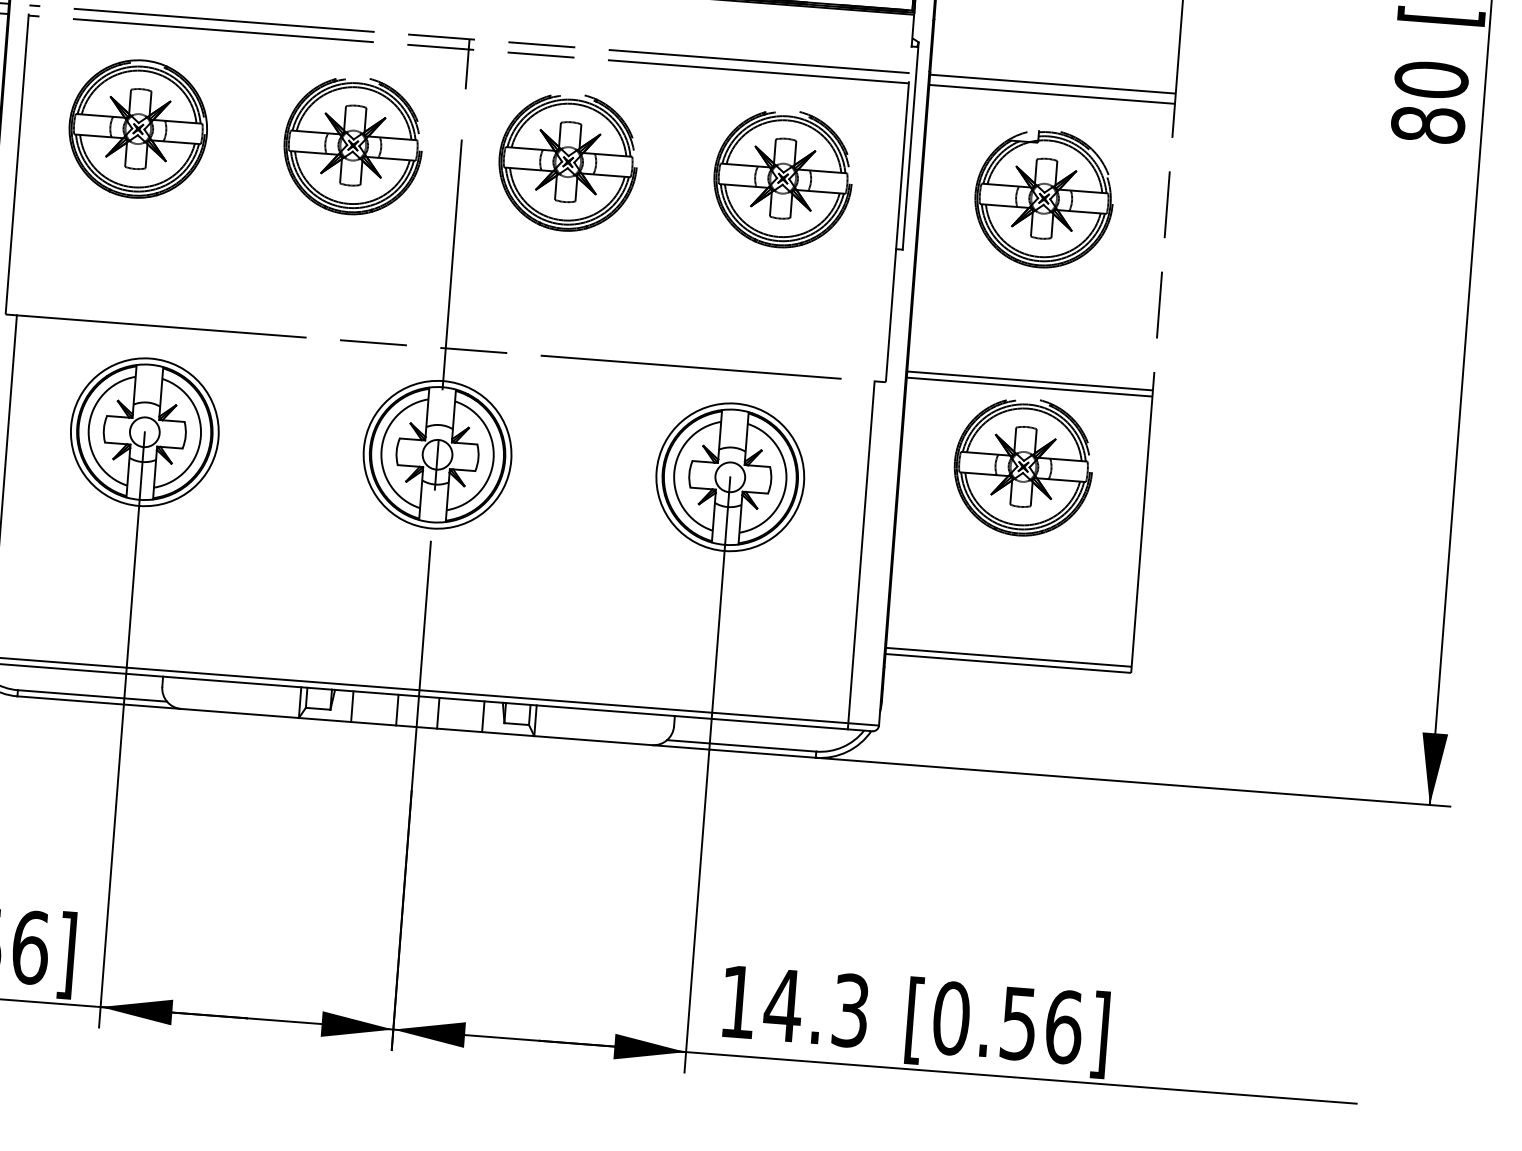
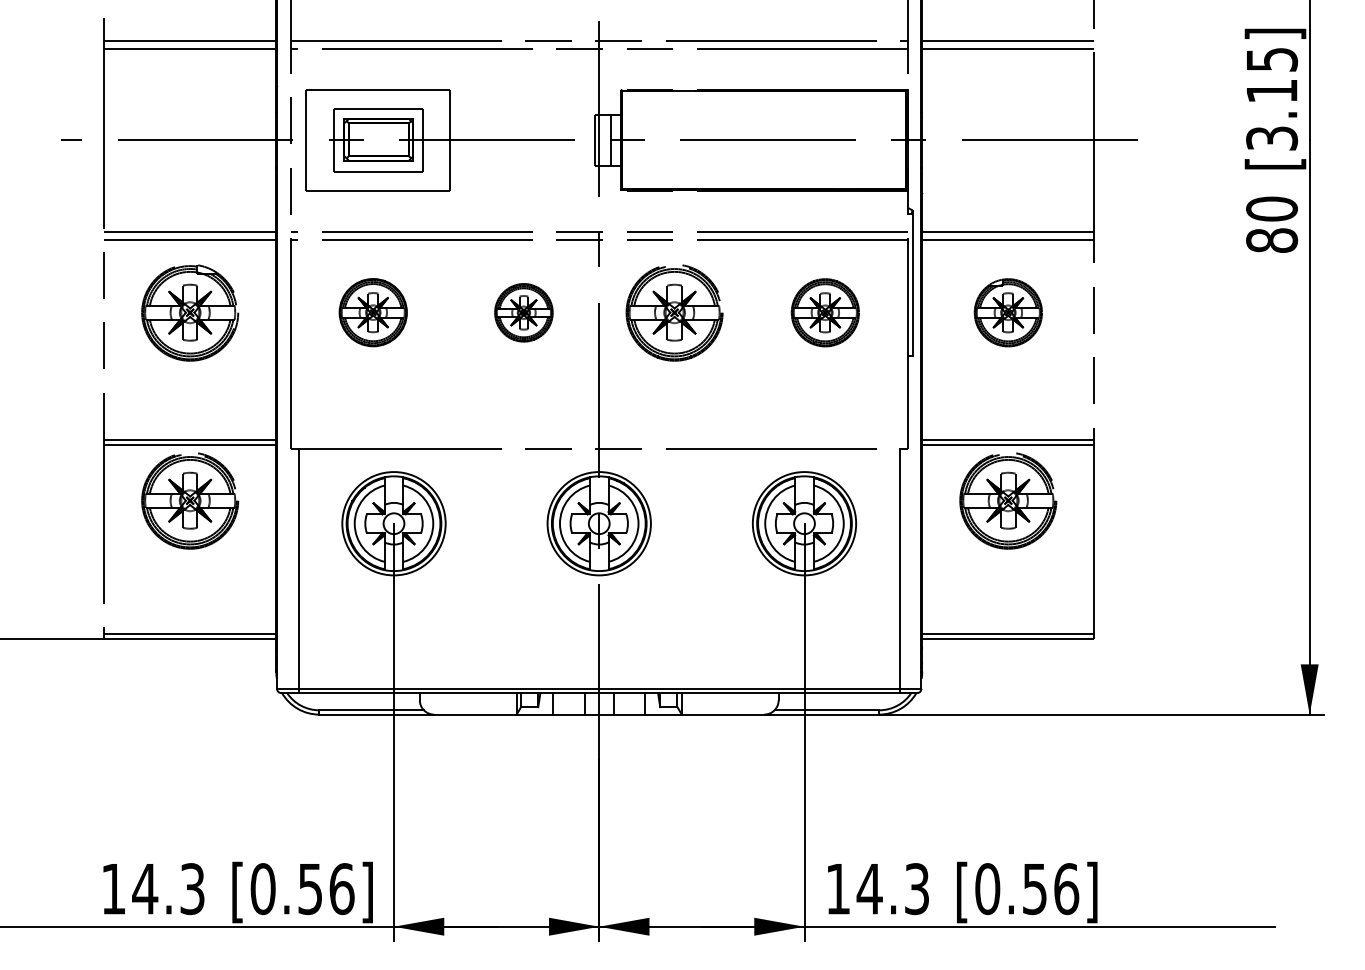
part: (138, 128) -> (373, 312), size x0.7
part: (352, 145) -> (523, 312), size x0.6
part: (783, 178) -> (825, 312), size x0.7
part: (1044, 198) -> (1008, 312), size x0.7

